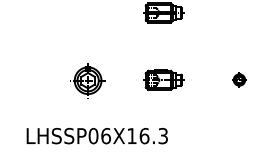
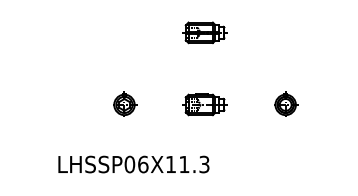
part: (89, 79) -> (125, 103), size x0.71
part: (239, 79) -> (286, 103), size x1.67
text: (144, 136) -> (184, 164), LHSSP06X16.3 -> LHSSP06X11.3

